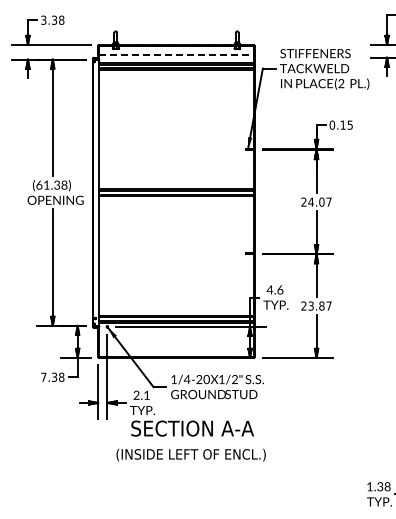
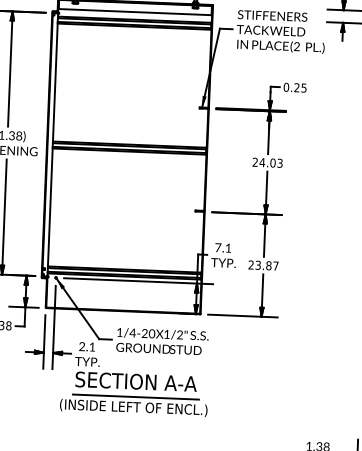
line: (177, 55) -> (136, 12), dashed -> solid
text: (342, 124) -> (296, 87), 0.15 -> 0.25
text: (328, 201) -> (279, 162), 24.07 -> 24.03
text: (274, 289) -> (222, 247), 4.6 -> 7.1
line: (192, 444) -> (135, 397), added

